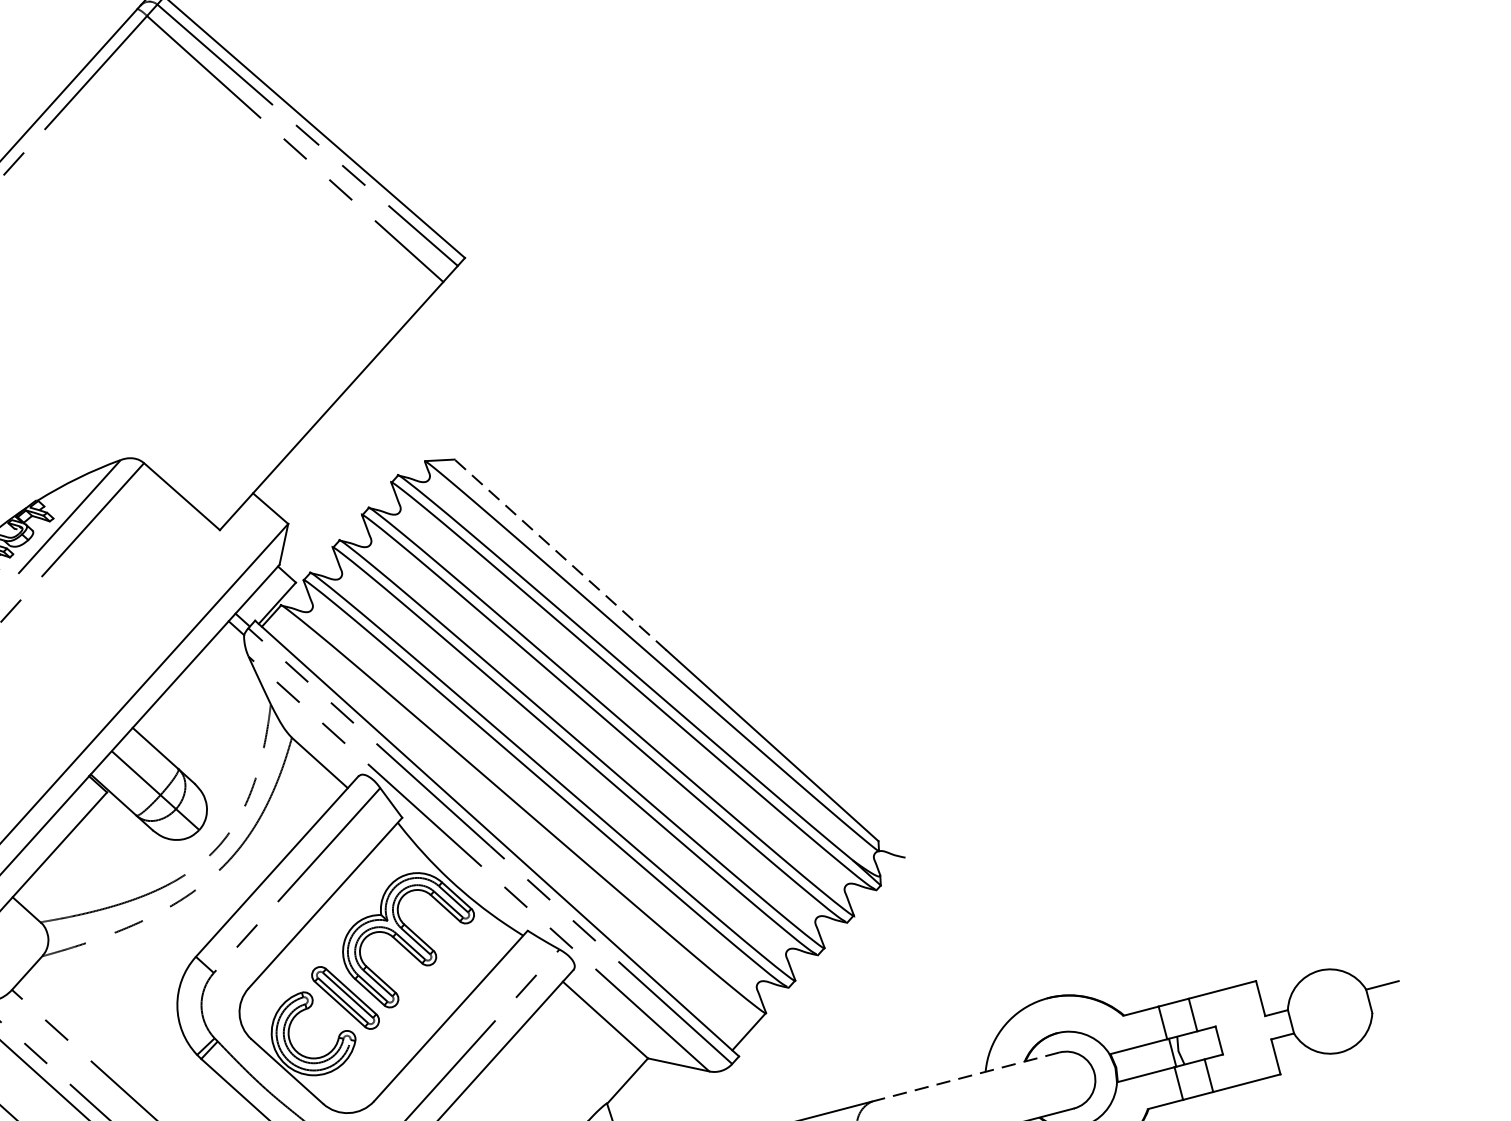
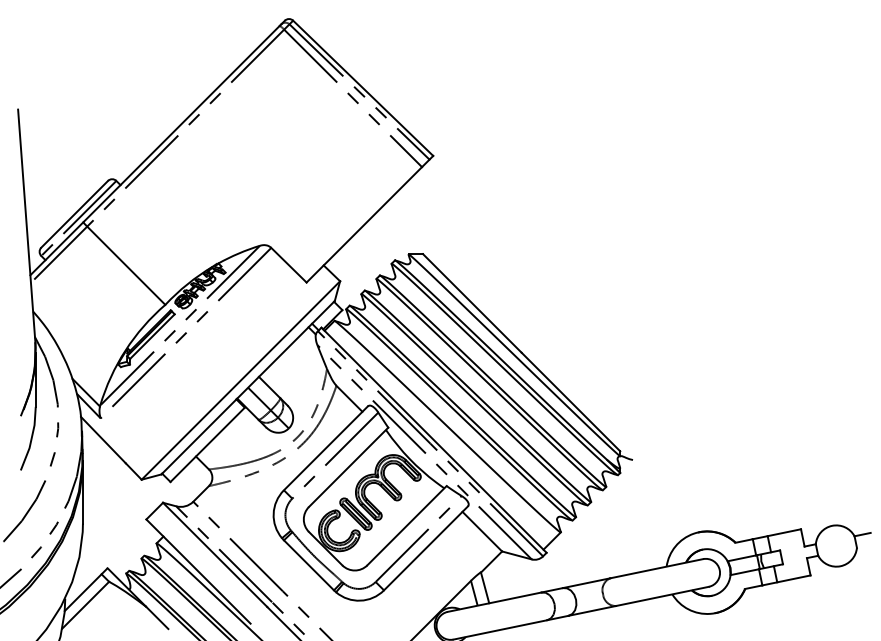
line: (560, 555) -> (472, 303), dashed -> solid
line: (965, 1076) -> (656, 568), dashed -> solid

